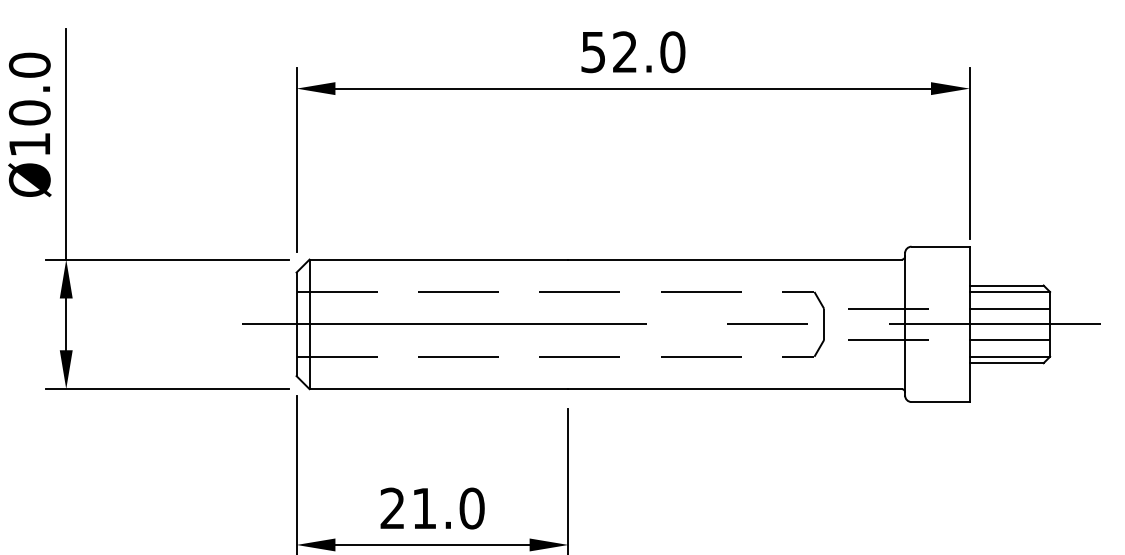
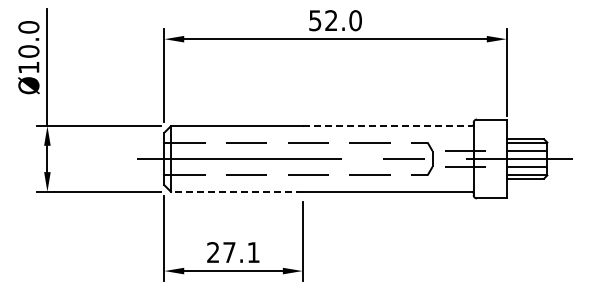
line: (735, 260) -> (387, 126), solid -> dashed
line: (438, 388) -> (236, 191), solid -> dashed
text: (448, 508) -> (241, 252), 21.0 -> 27.1

